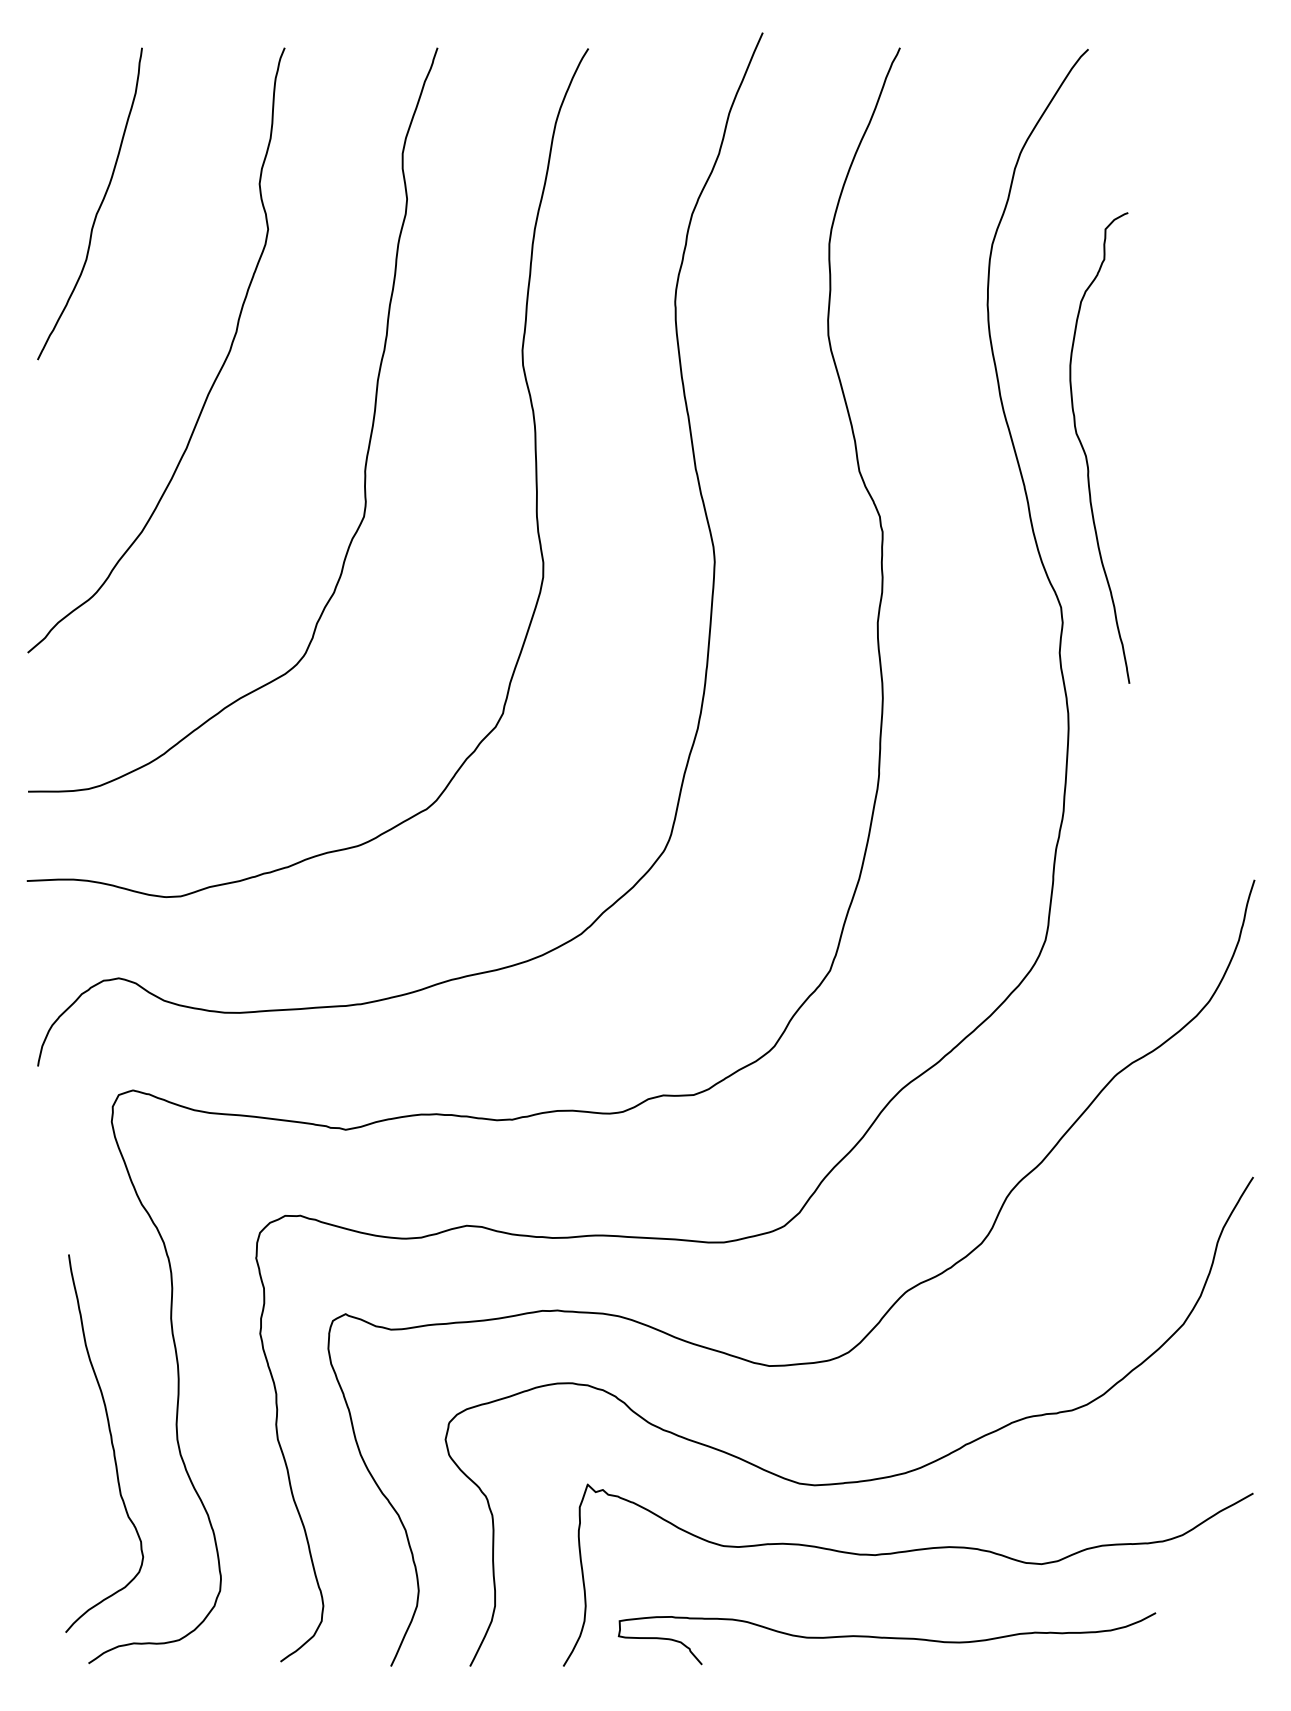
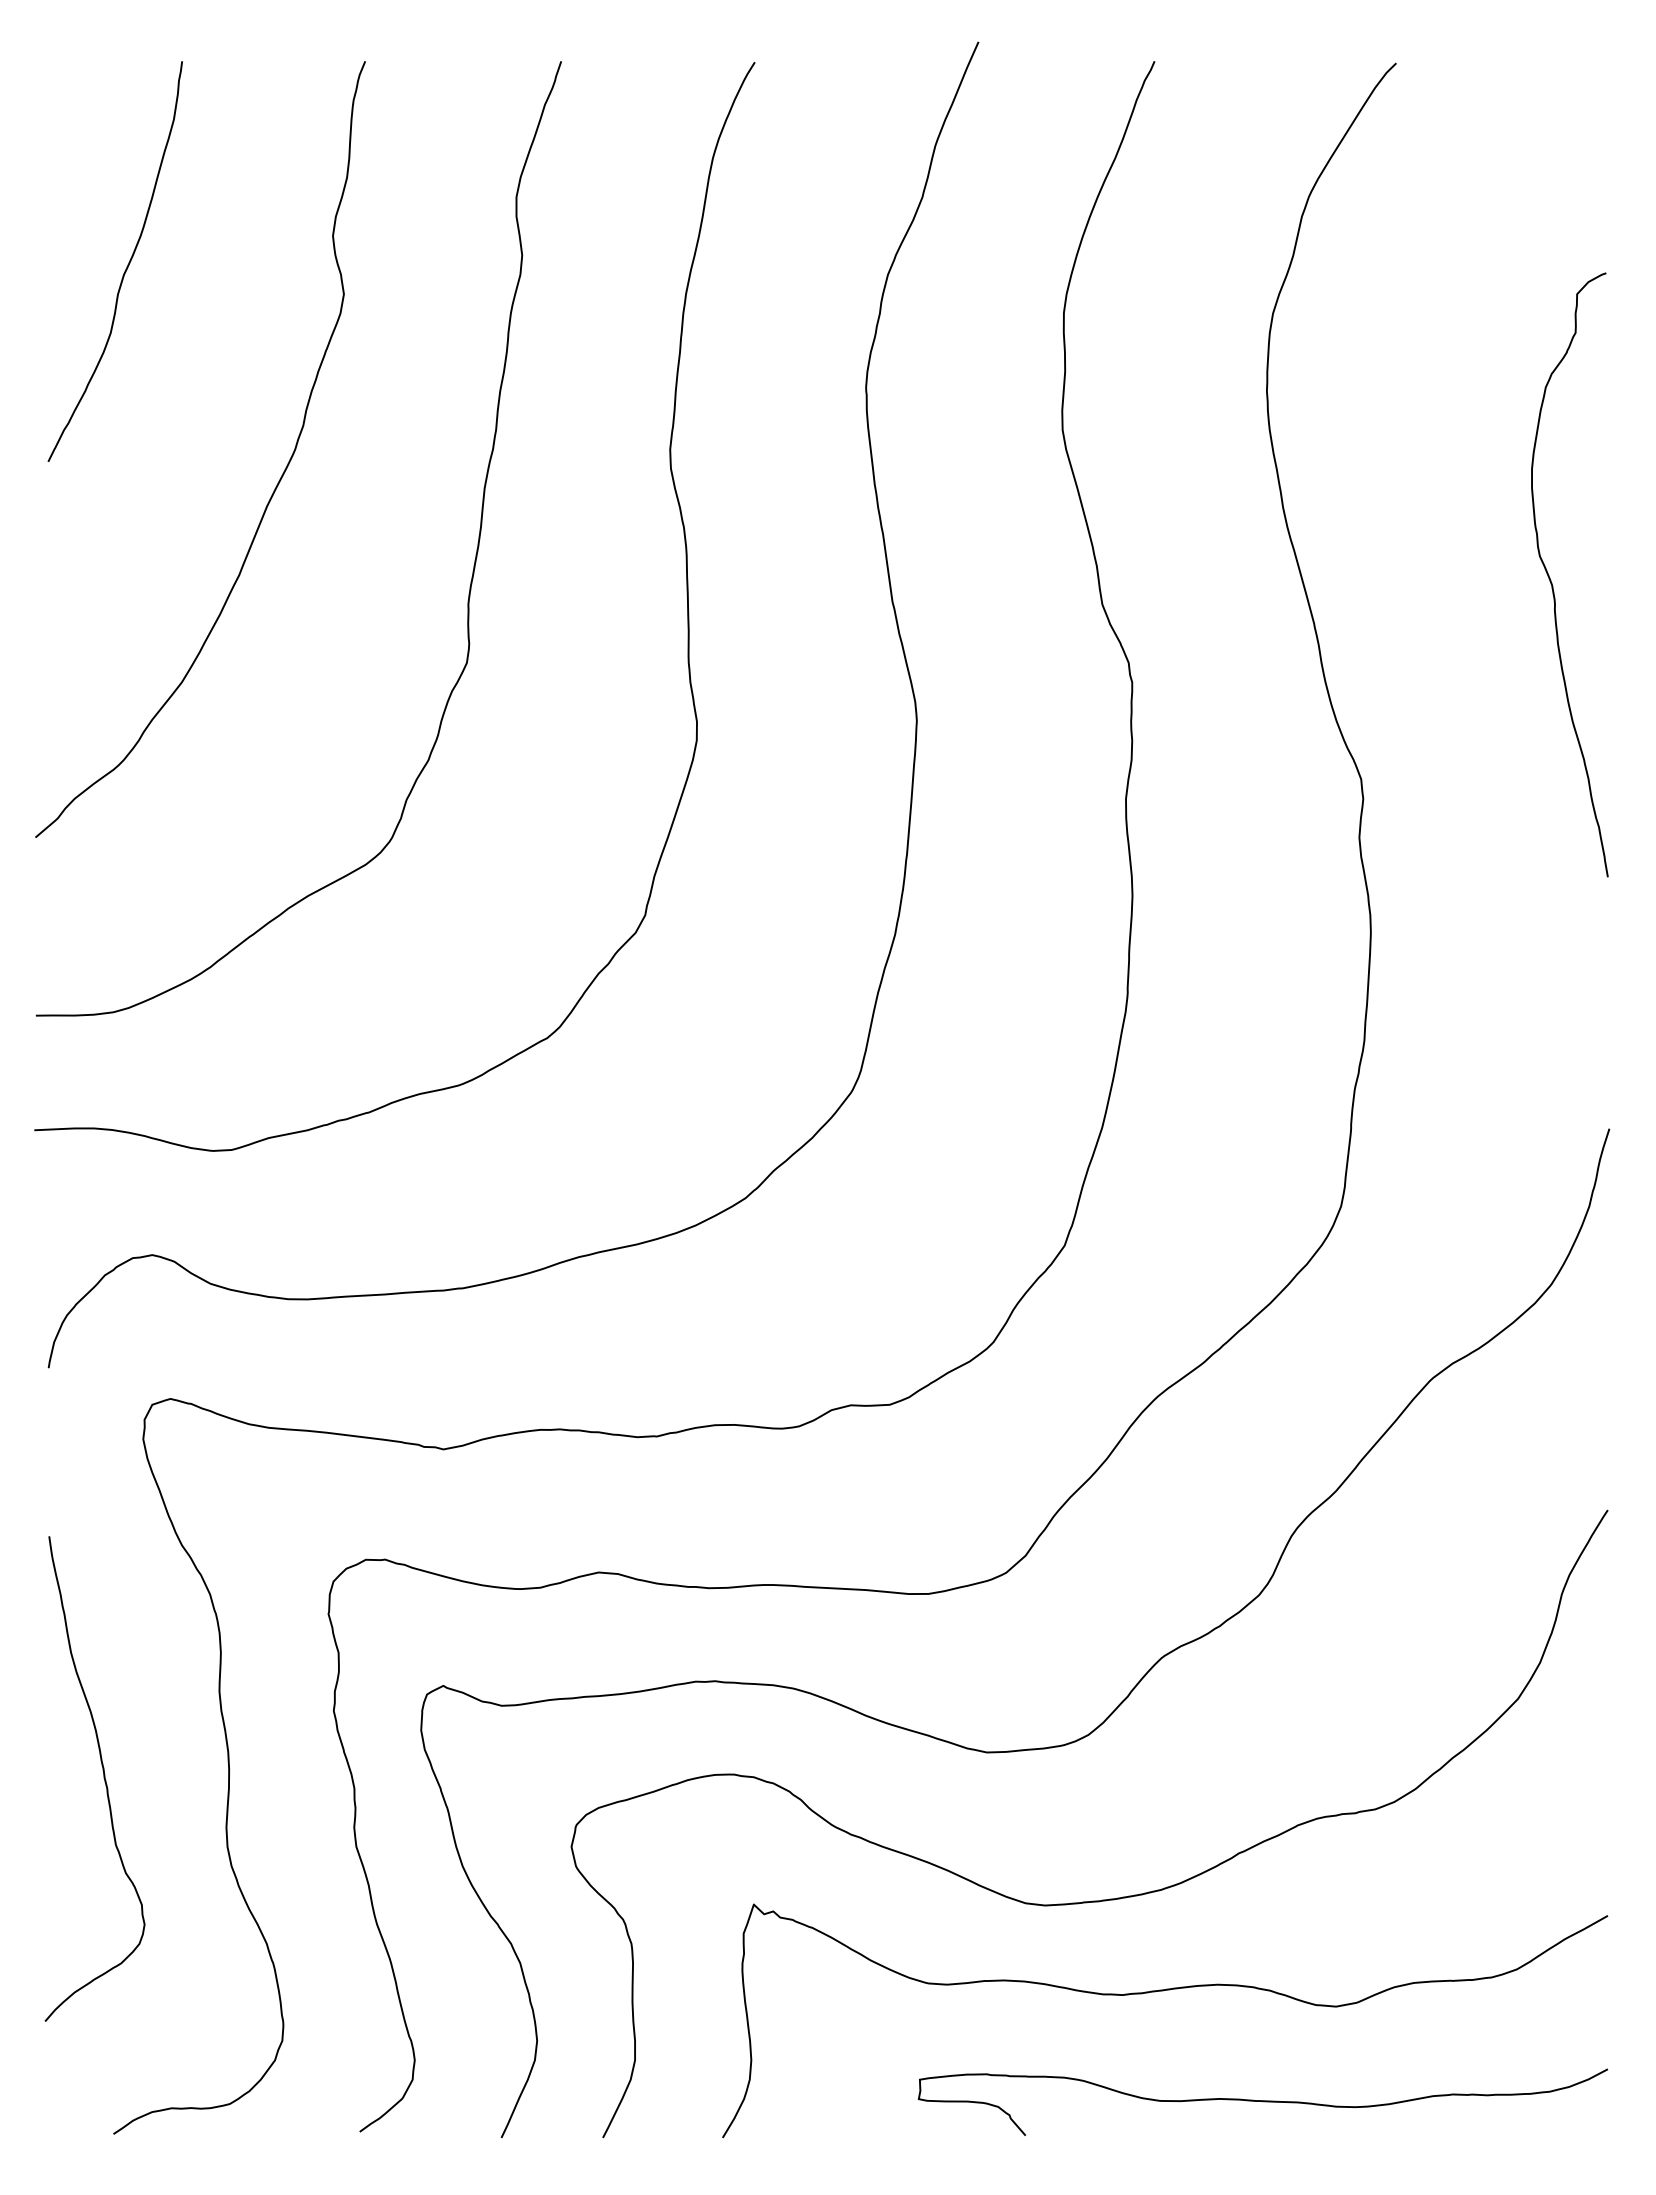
curve: (1085, 452) -> (1551, 580), moved
curve: (111, 1443) -> (103, 1778), moved
curve: (886, 1638) -> (1262, 2101), moved

